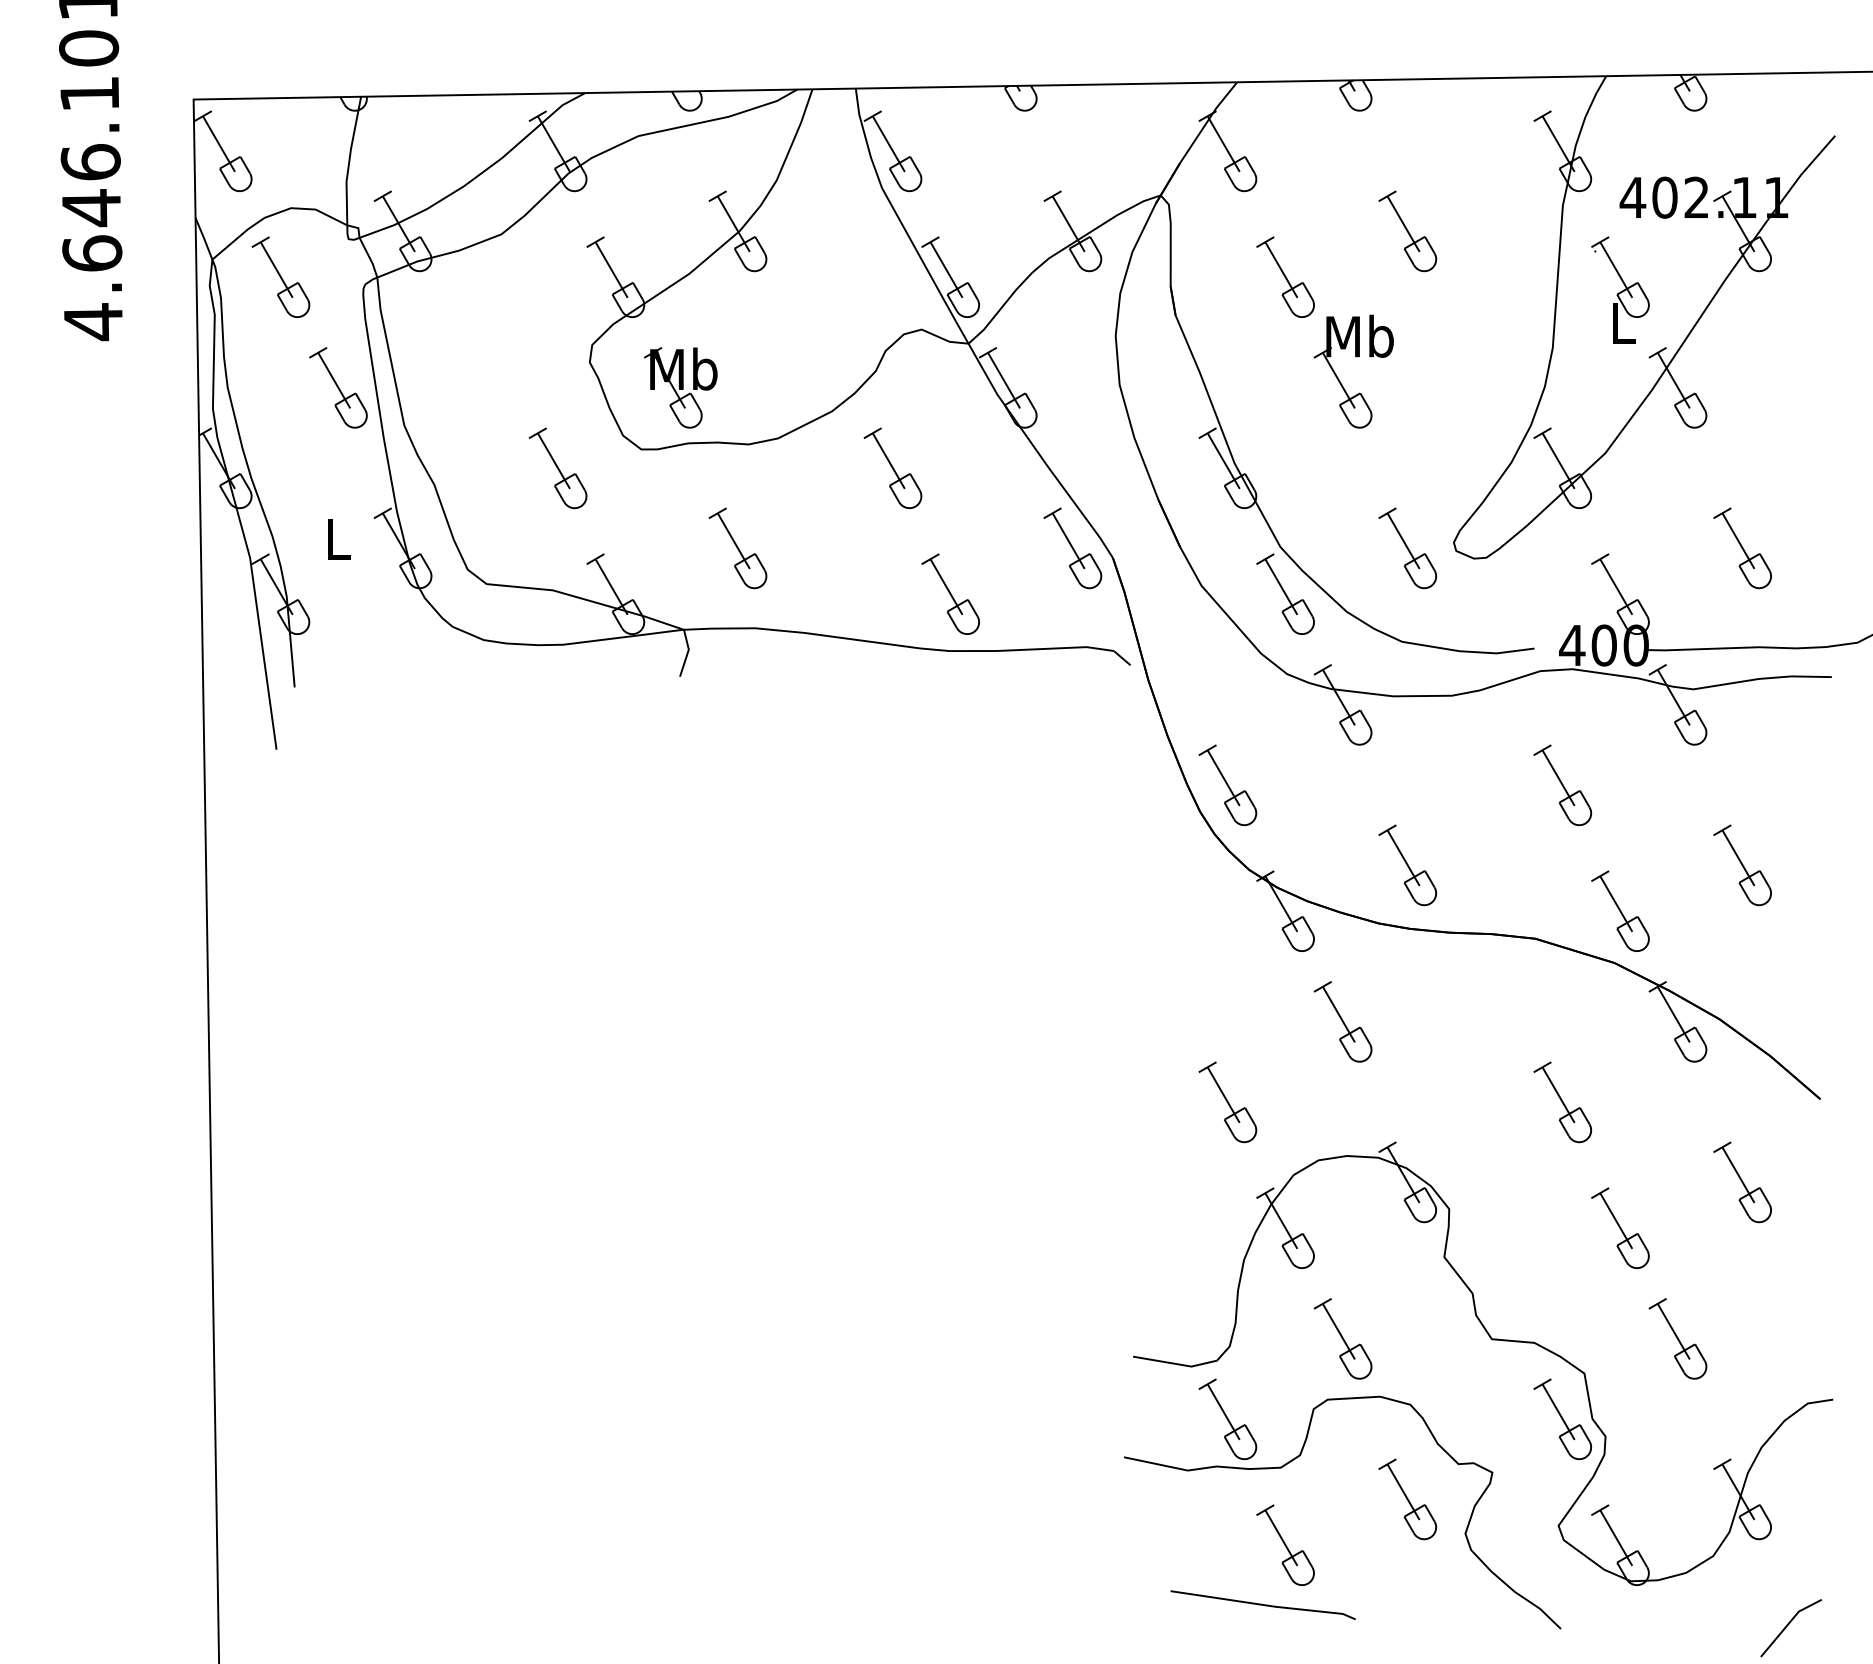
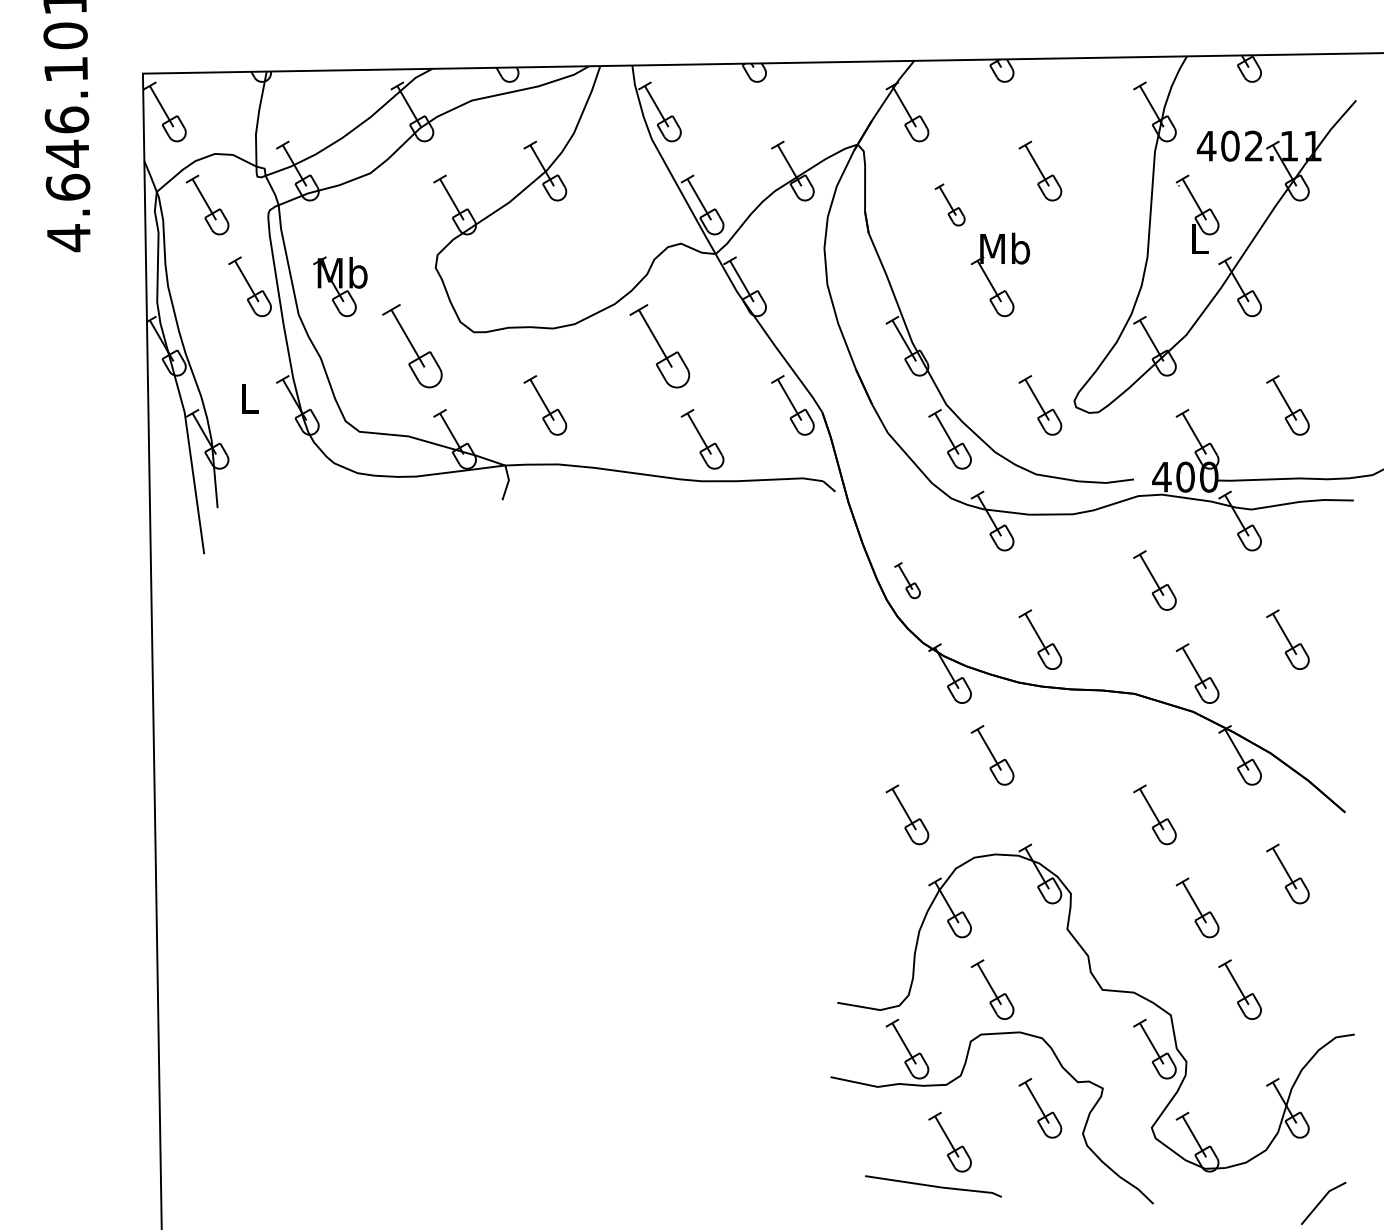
part: (1285, 276) -> (949, 204), size x0.7
part: (680, 387) -> (340, 286), moved
part: (892, 467) -> (659, 345), size x1.4
part: (557, 468) -> (411, 346), size x1.4
part: (1227, 785) -> (907, 580), size x0.6

